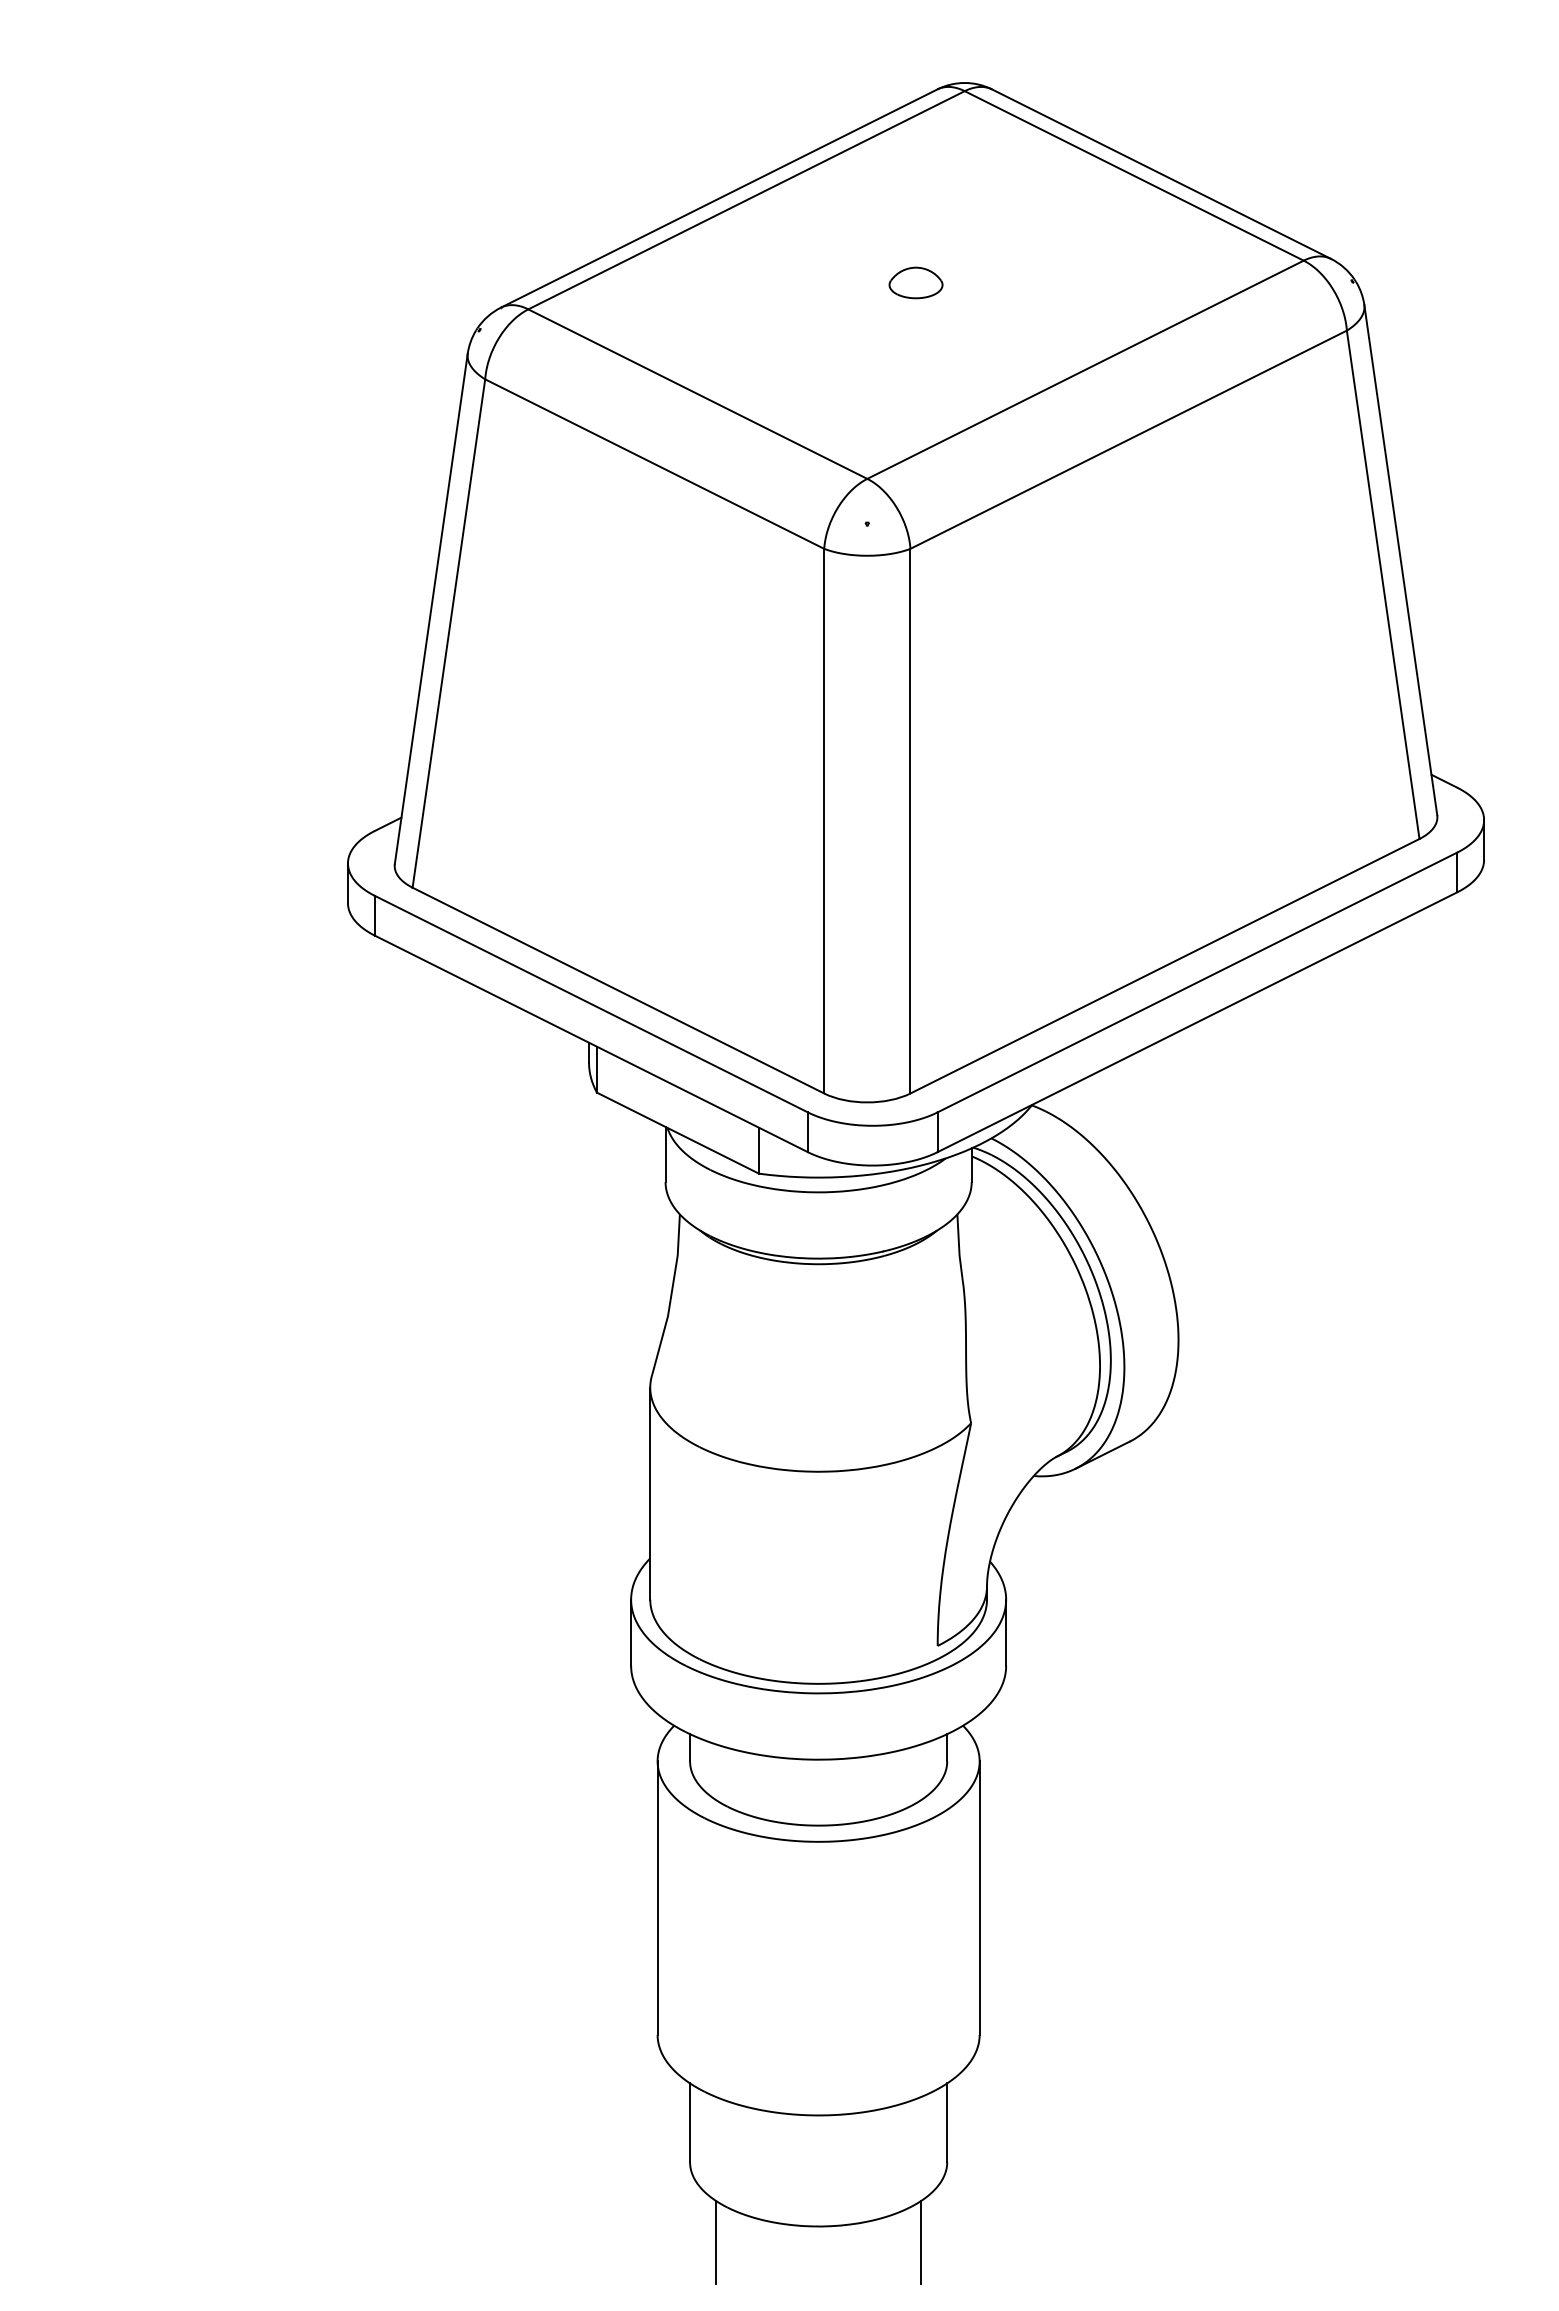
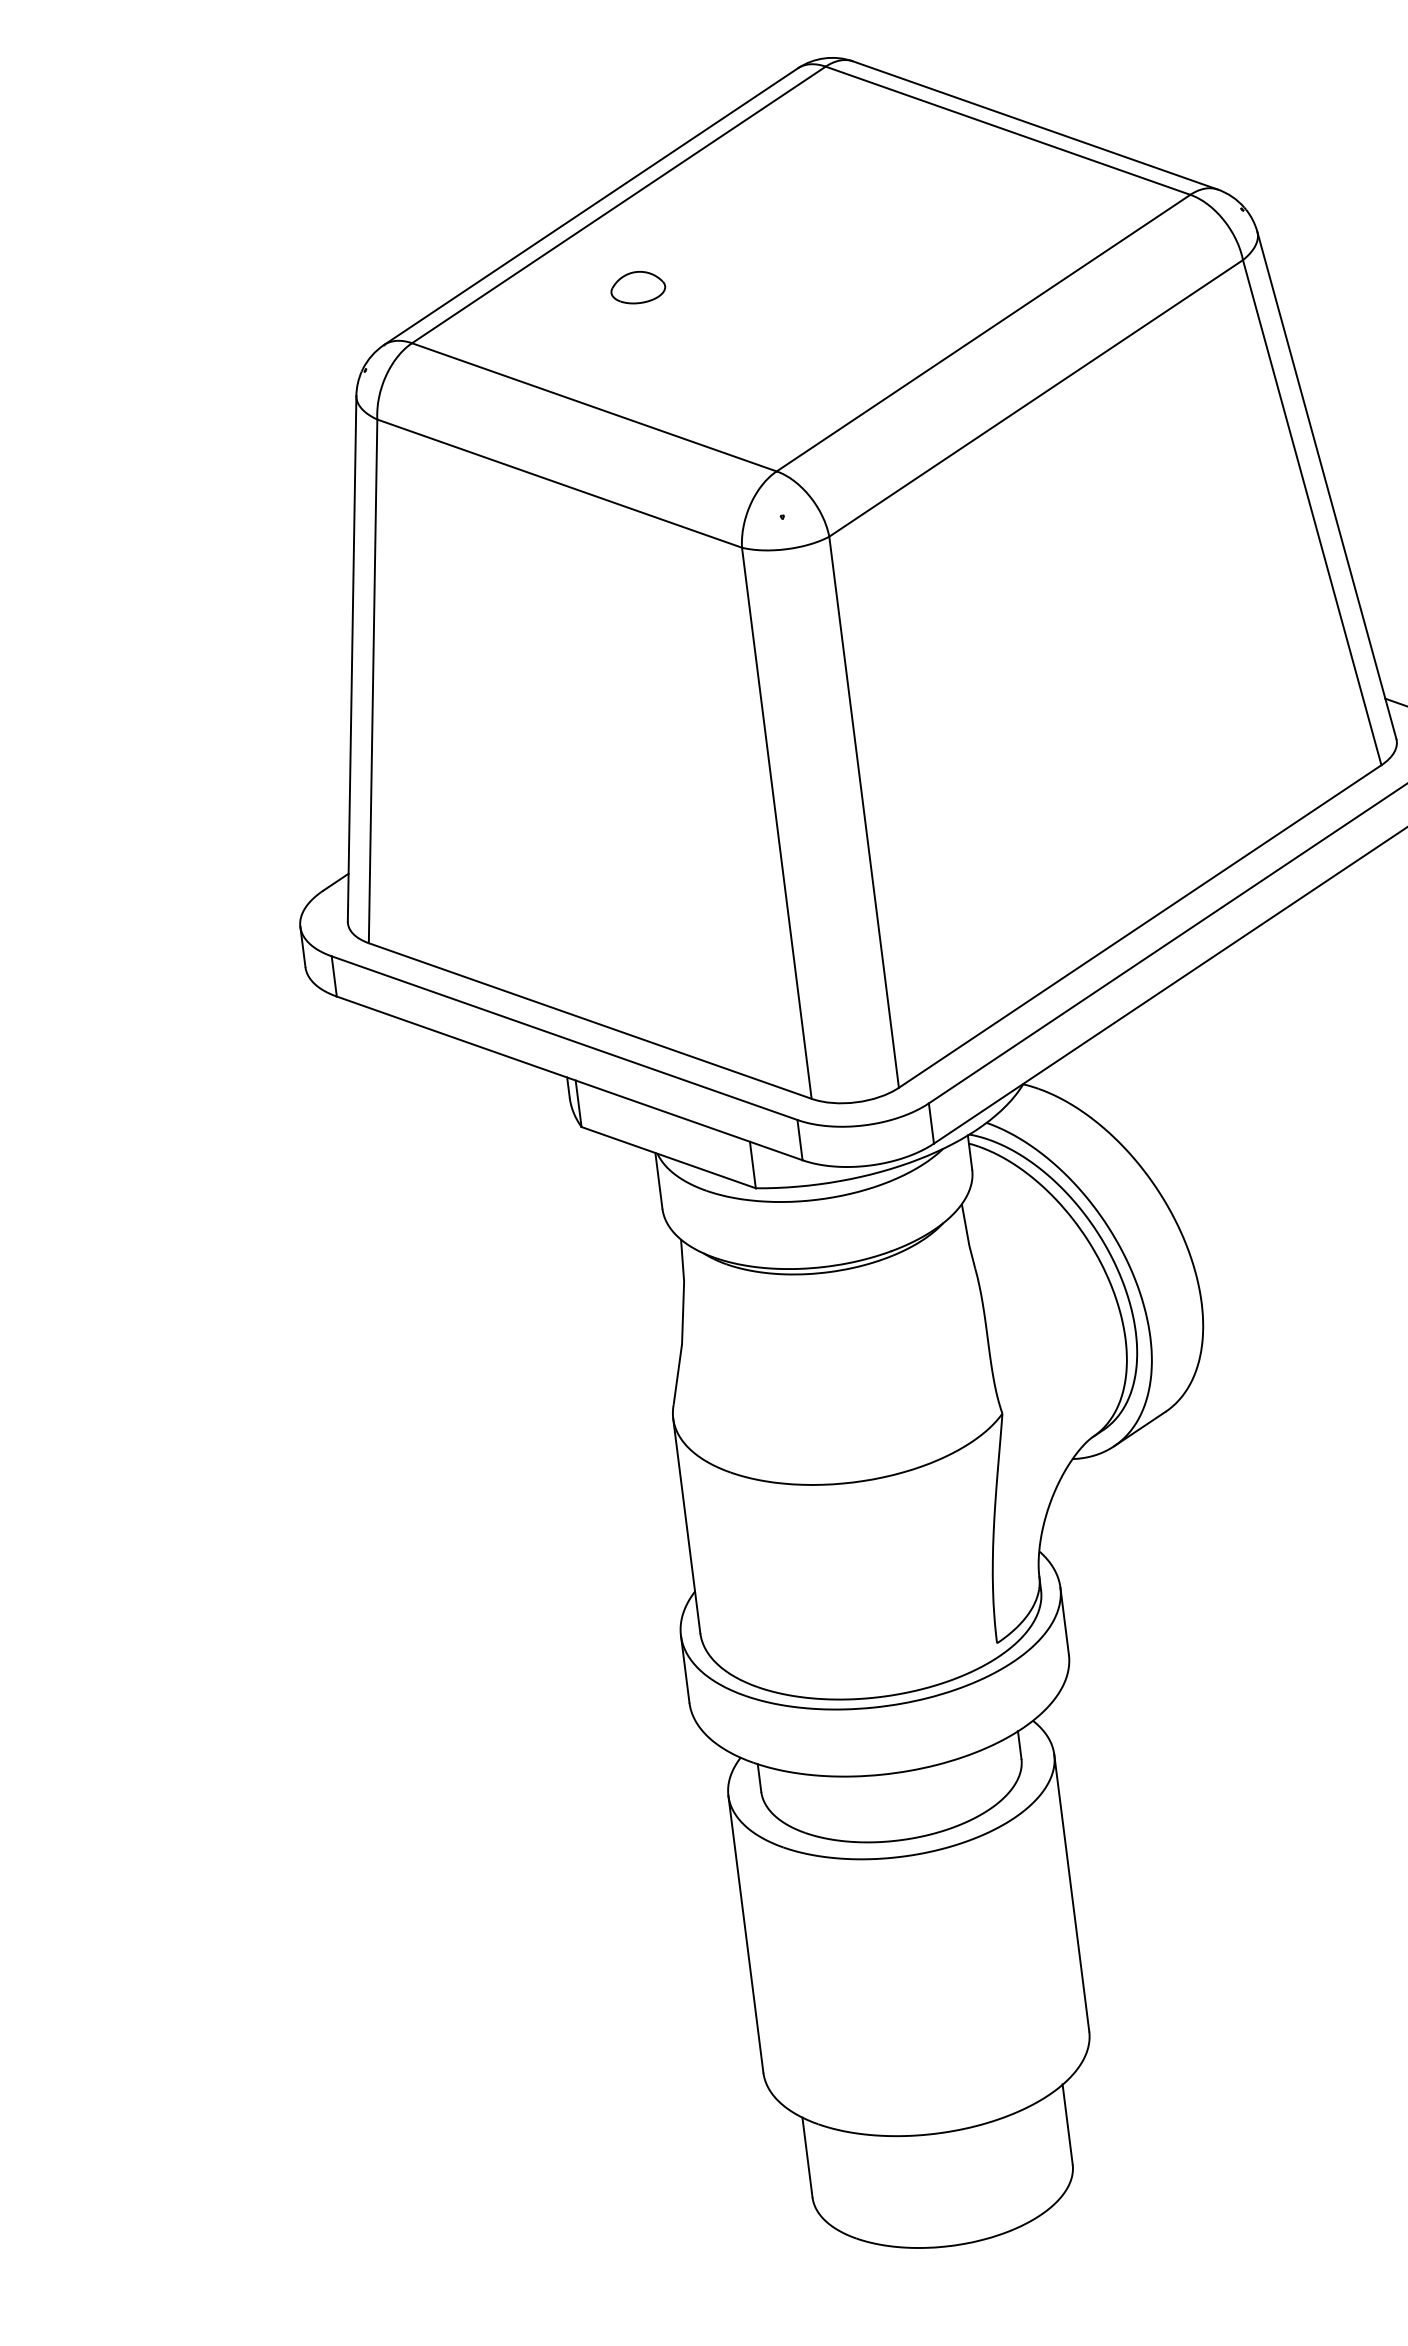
part: (915, 282) -> (637, 287), moved
line: (715, 2242) -> (848, 2275), removed
line: (921, 2242) -> (1056, 2249), removed

